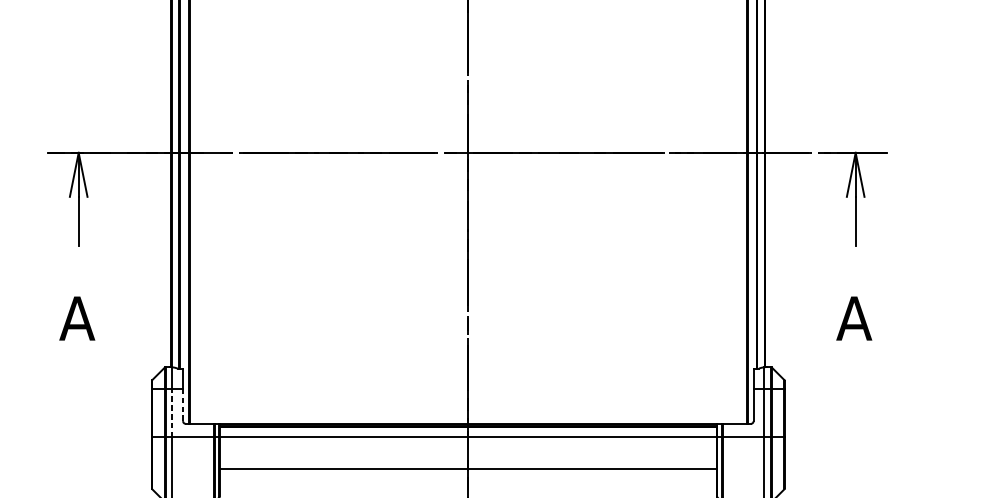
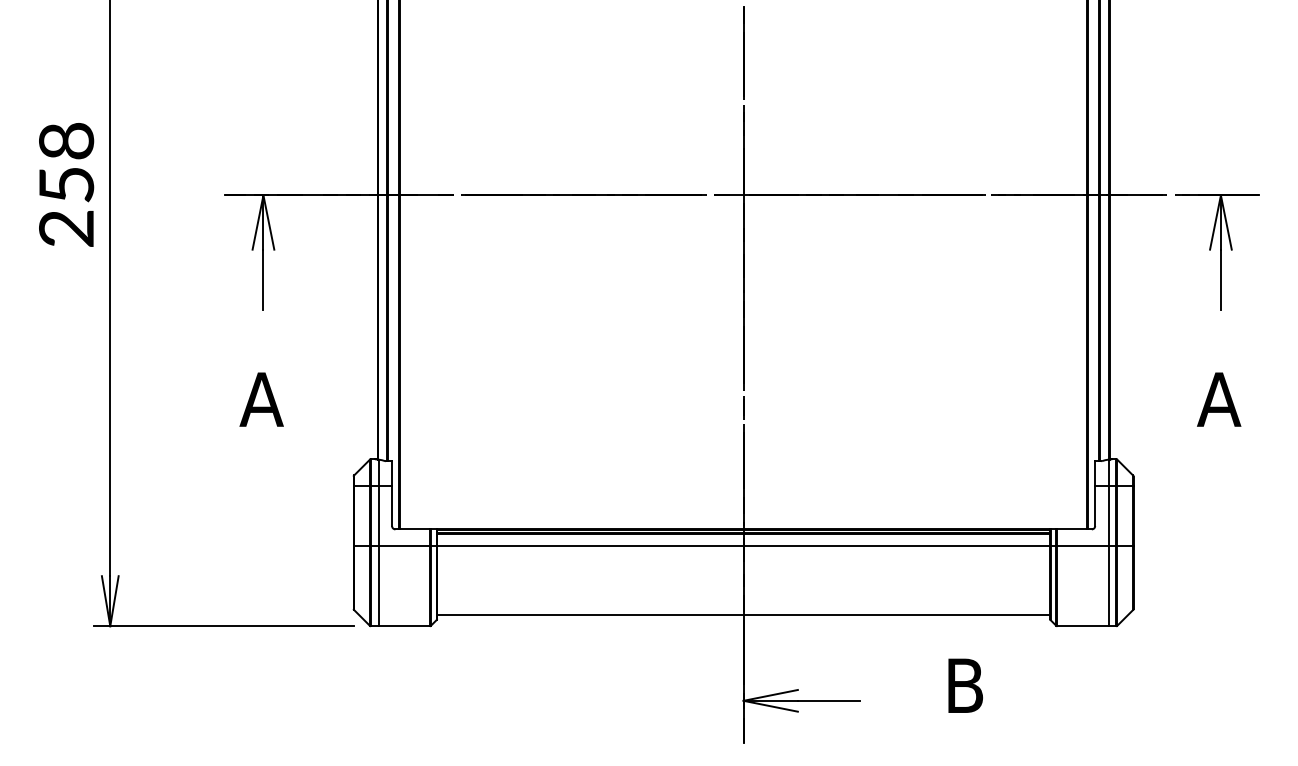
line: (183, 404) -> (392, 505), dashed -> solid
line: (172, 412) -> (378, 515), dashed -> solid
line: (468, 468) -> (743, 614), moved

